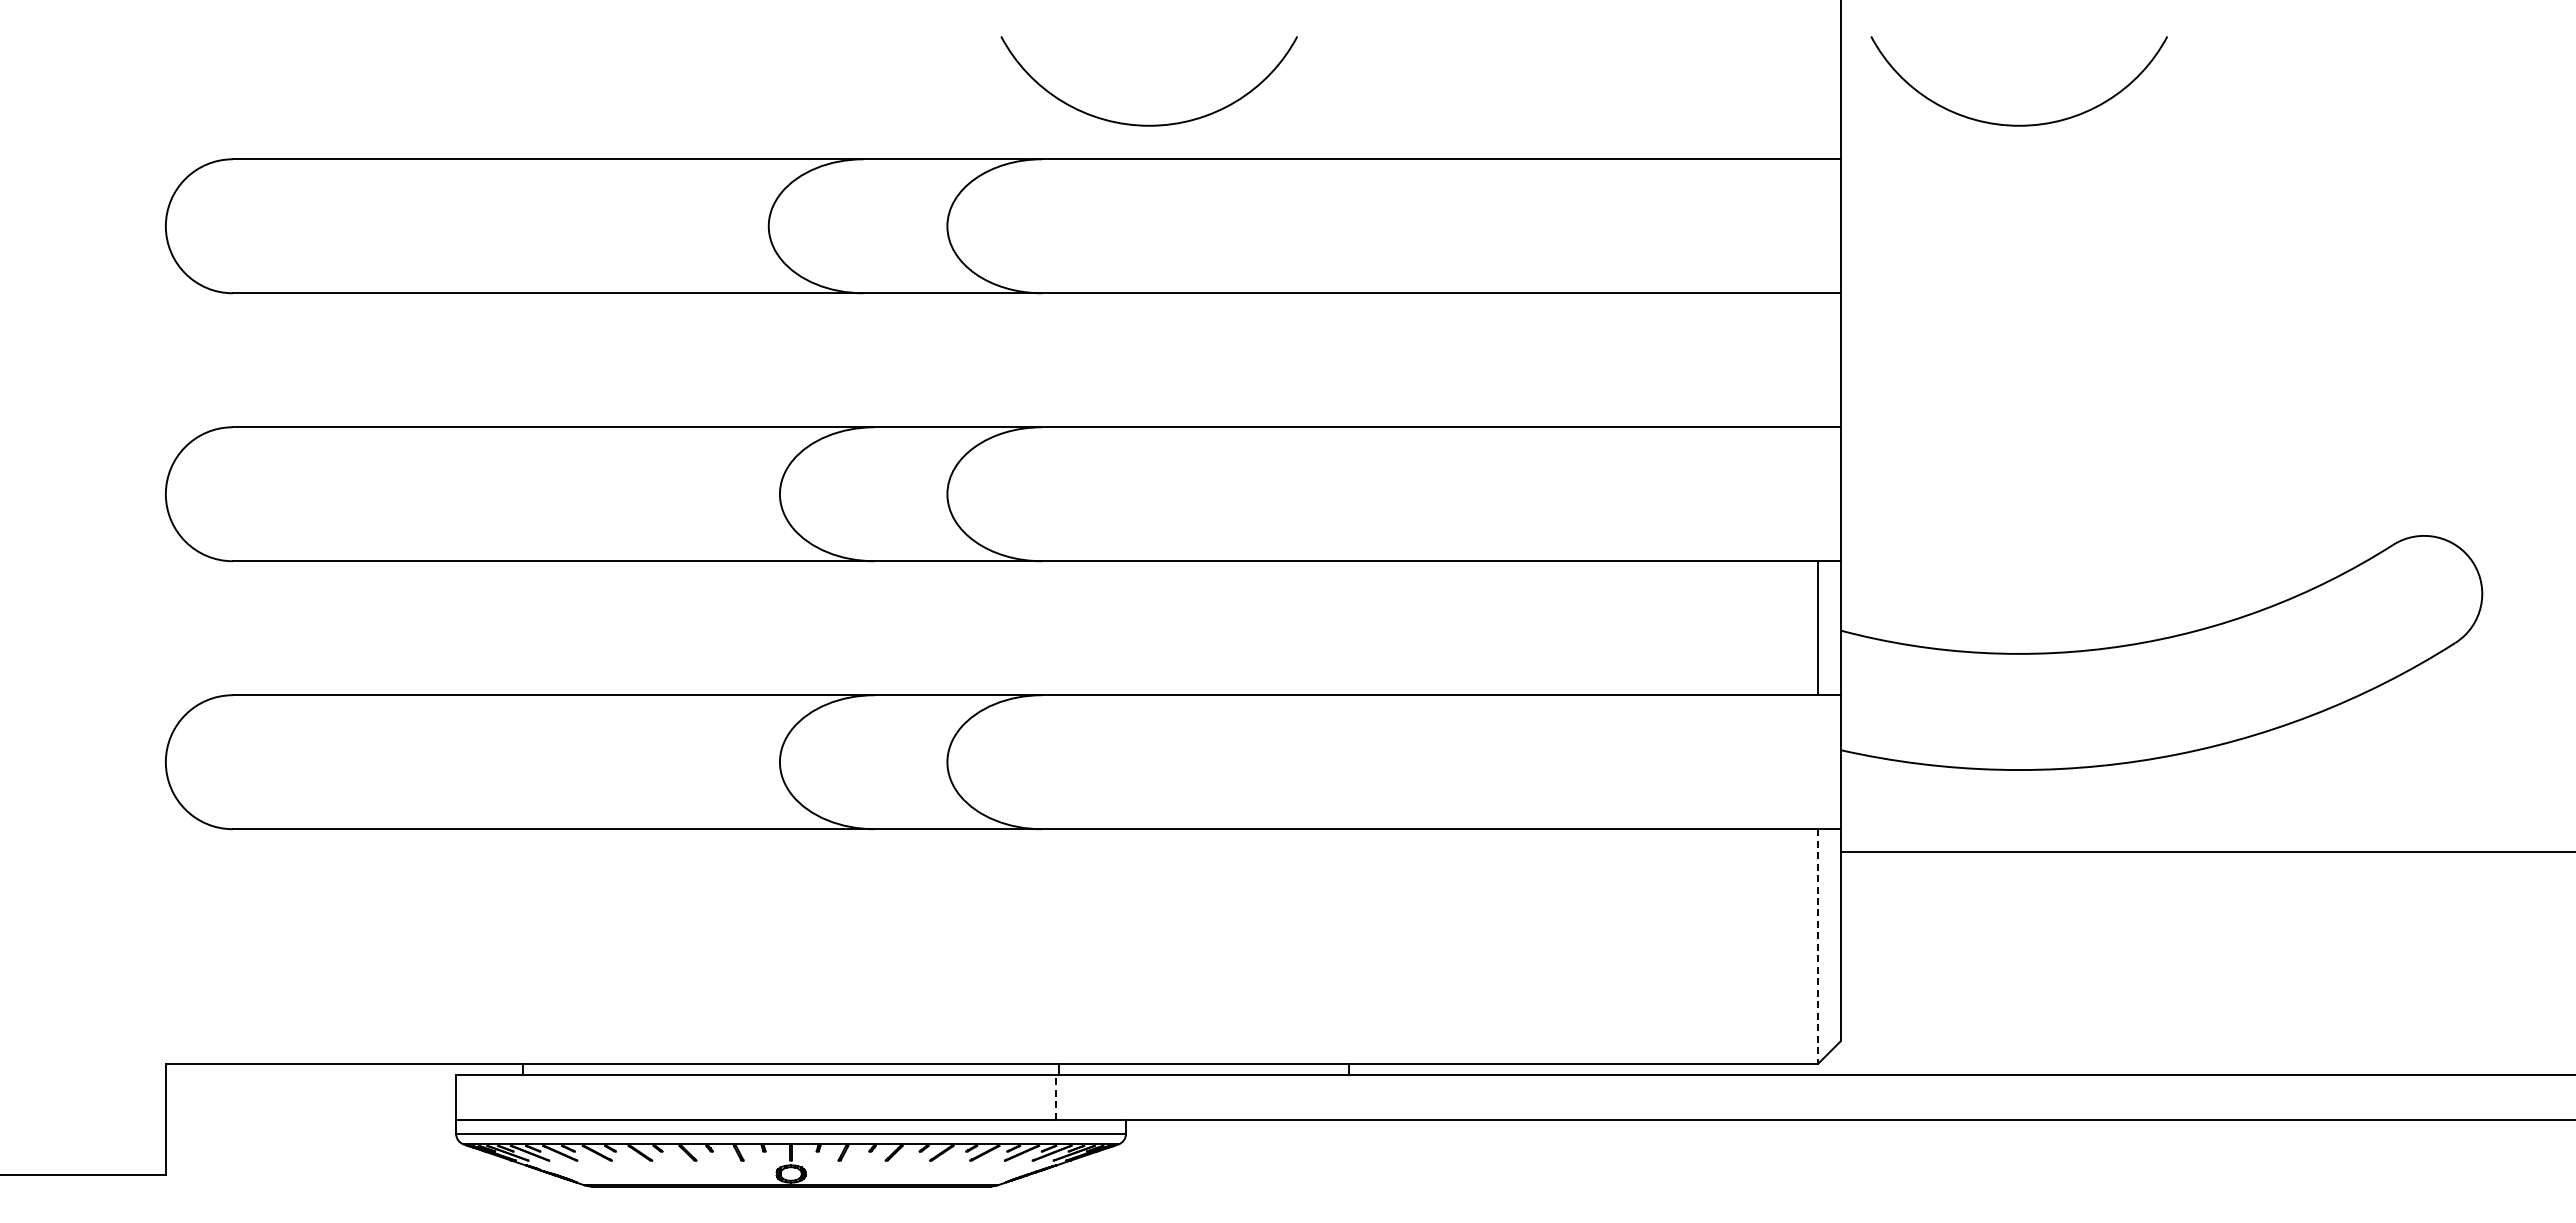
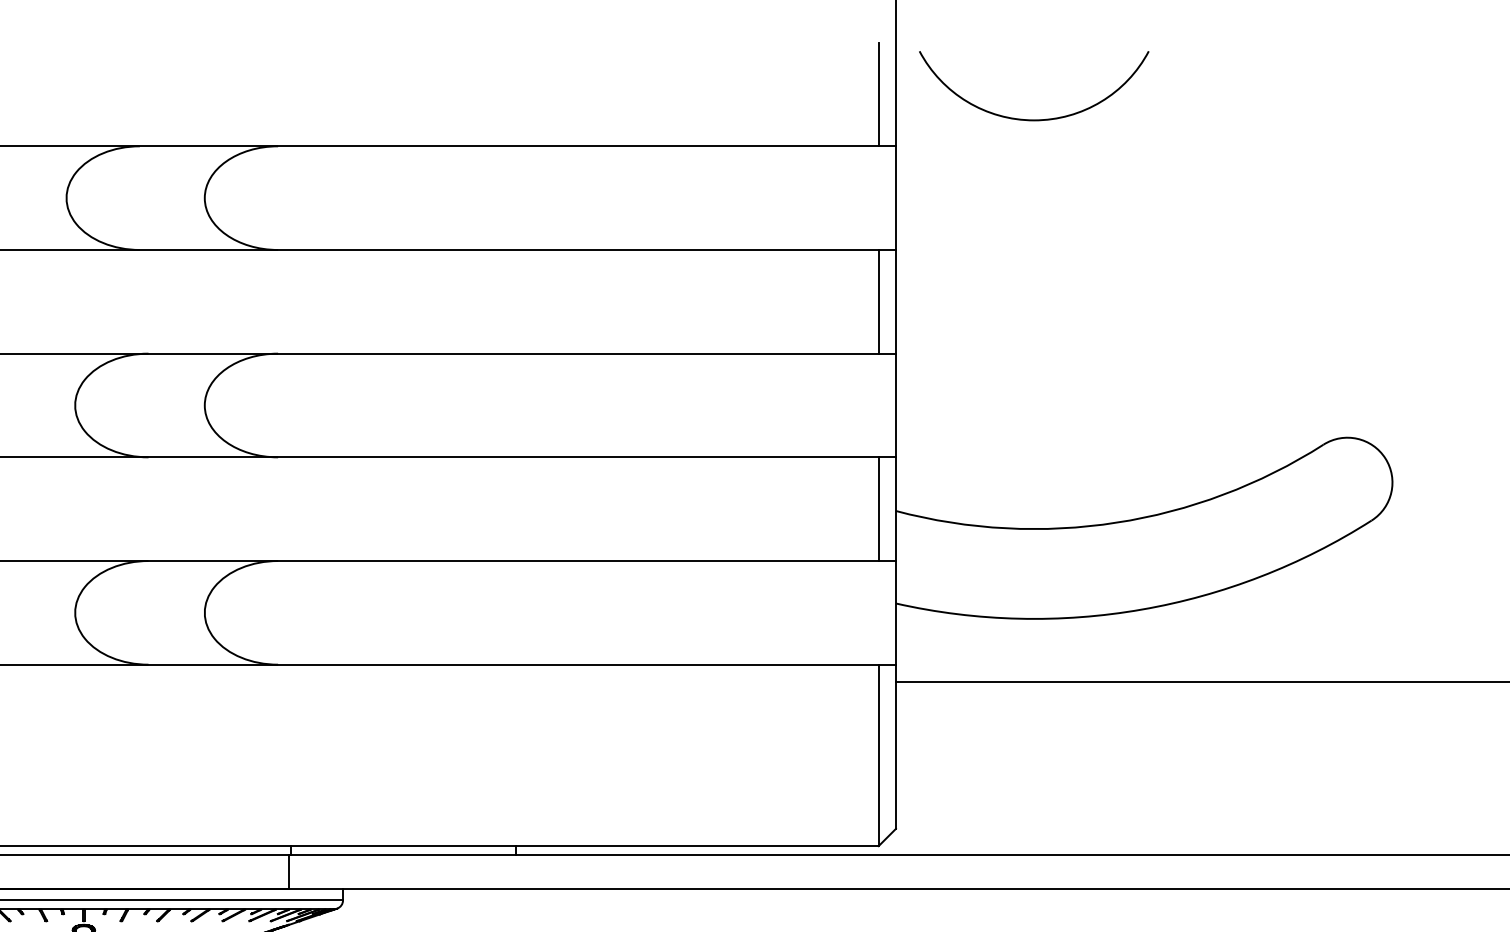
line: (1818, 92) -> (878, 94), added
arc: (1148, 124) -> (360, 119), removed
line: (1818, 360) -> (878, 302), added
line: (1818, 946) -> (878, 755), dashed -> solid
line: (1055, 1096) -> (288, 871), dashed -> solid

